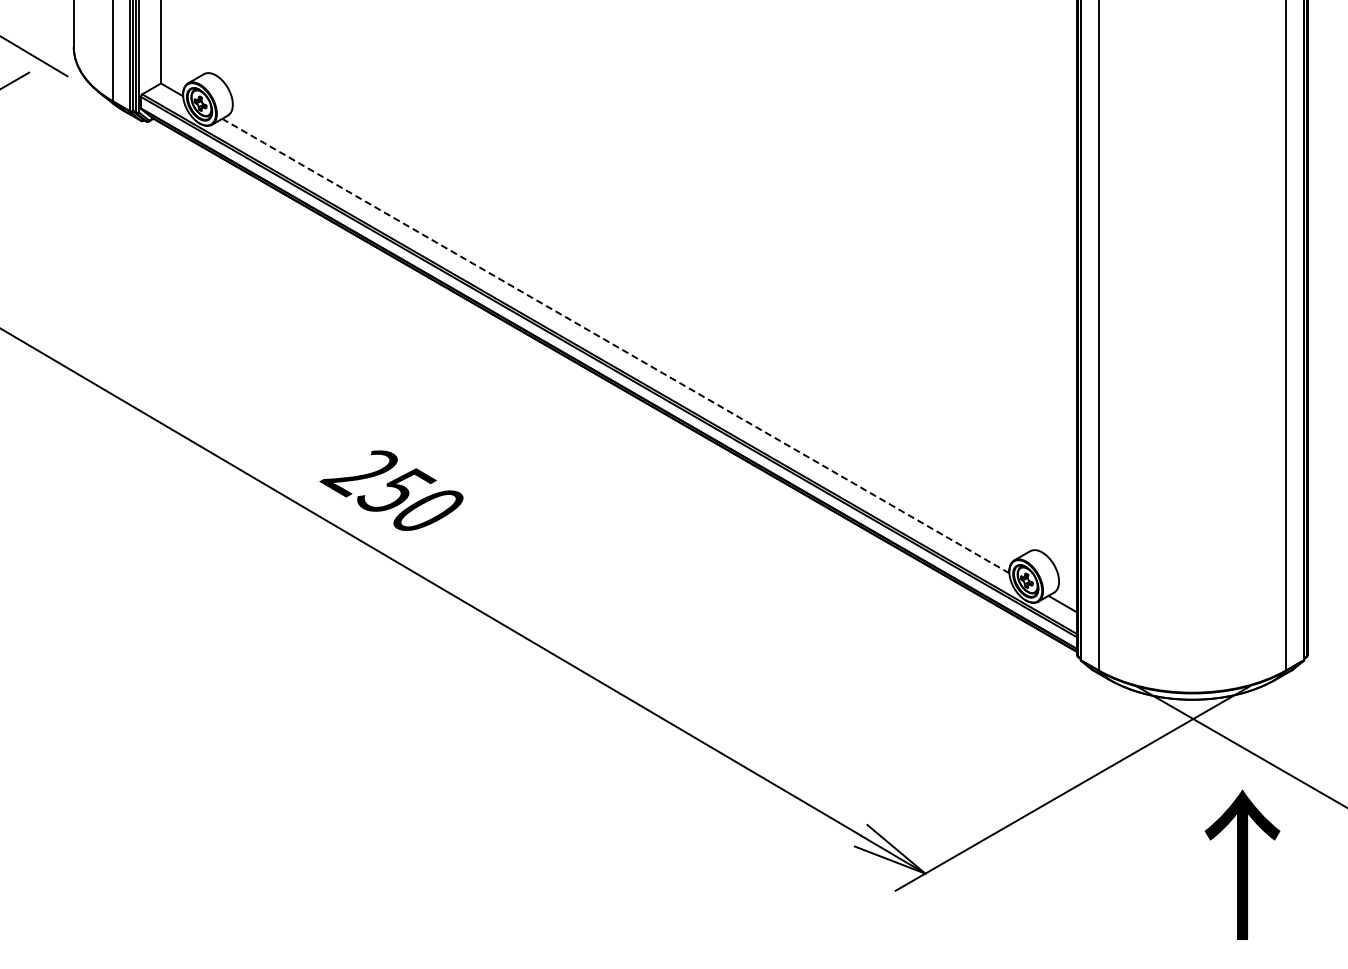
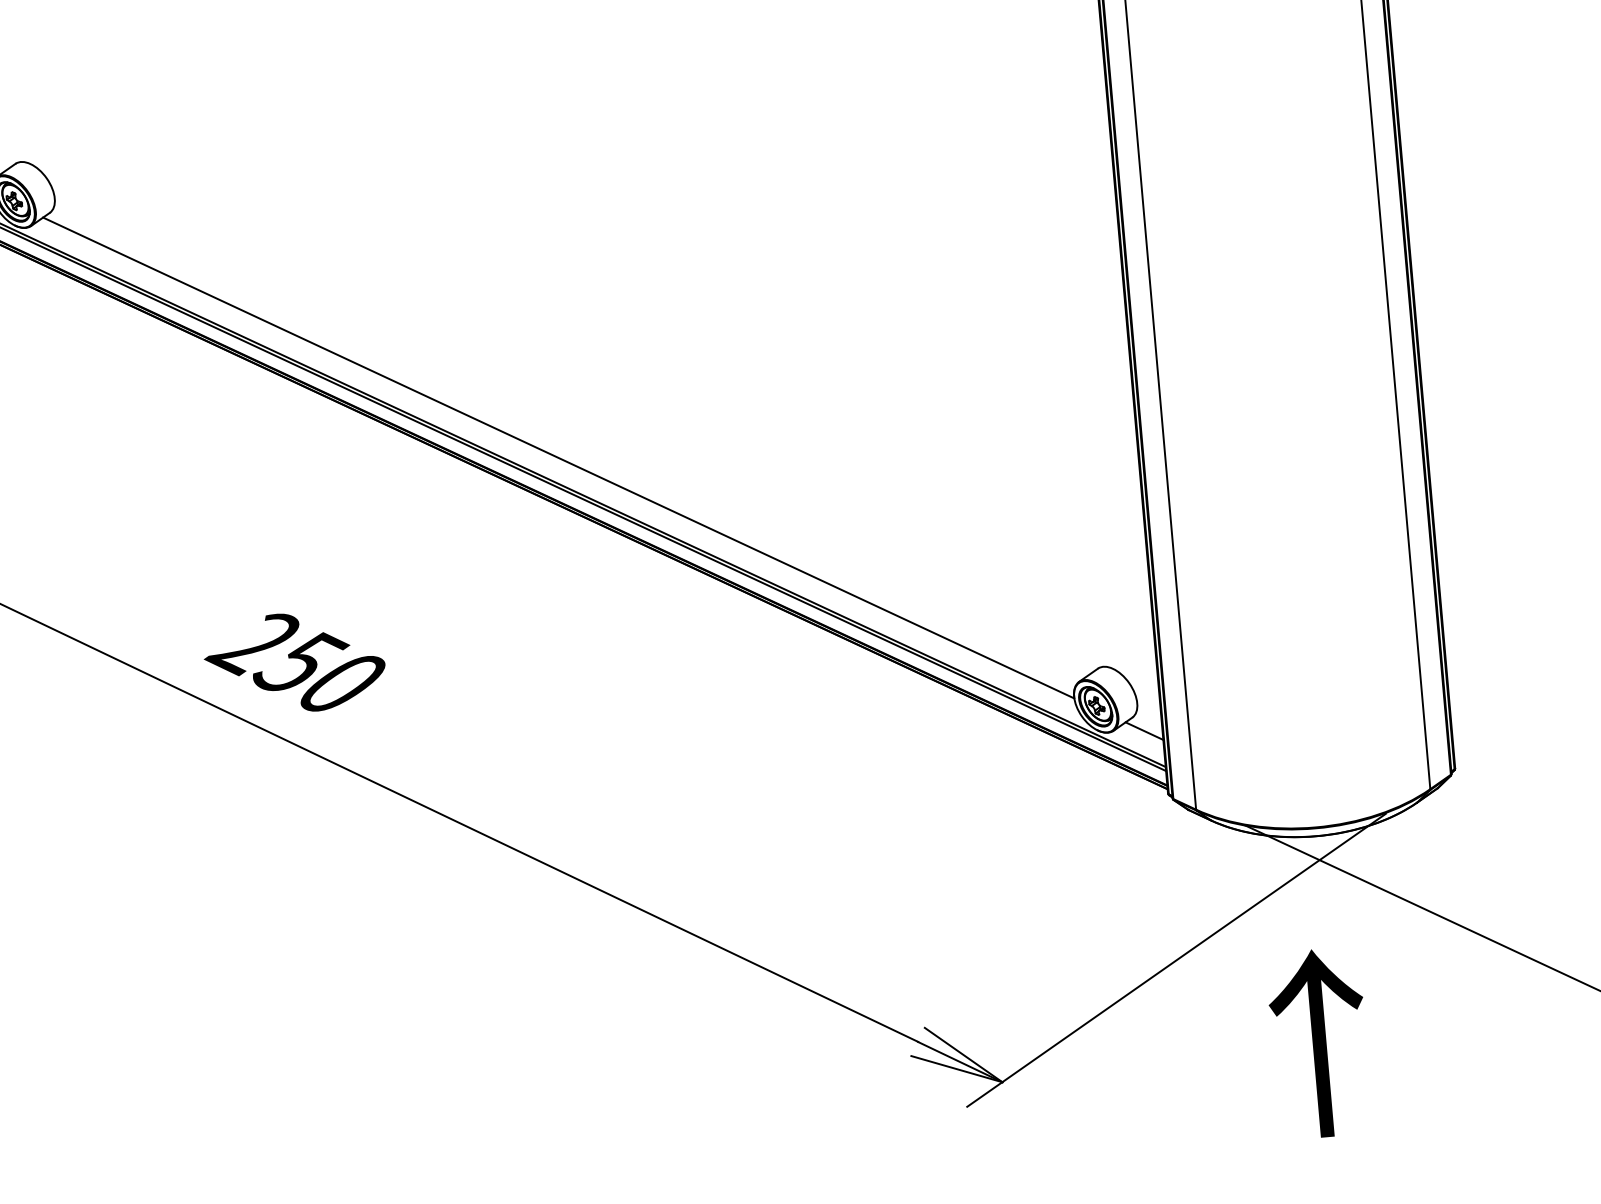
line: (615, 345) -> (558, 457), dashed -> solid
text: (1242, 864) -> (1319, 1042), moved

